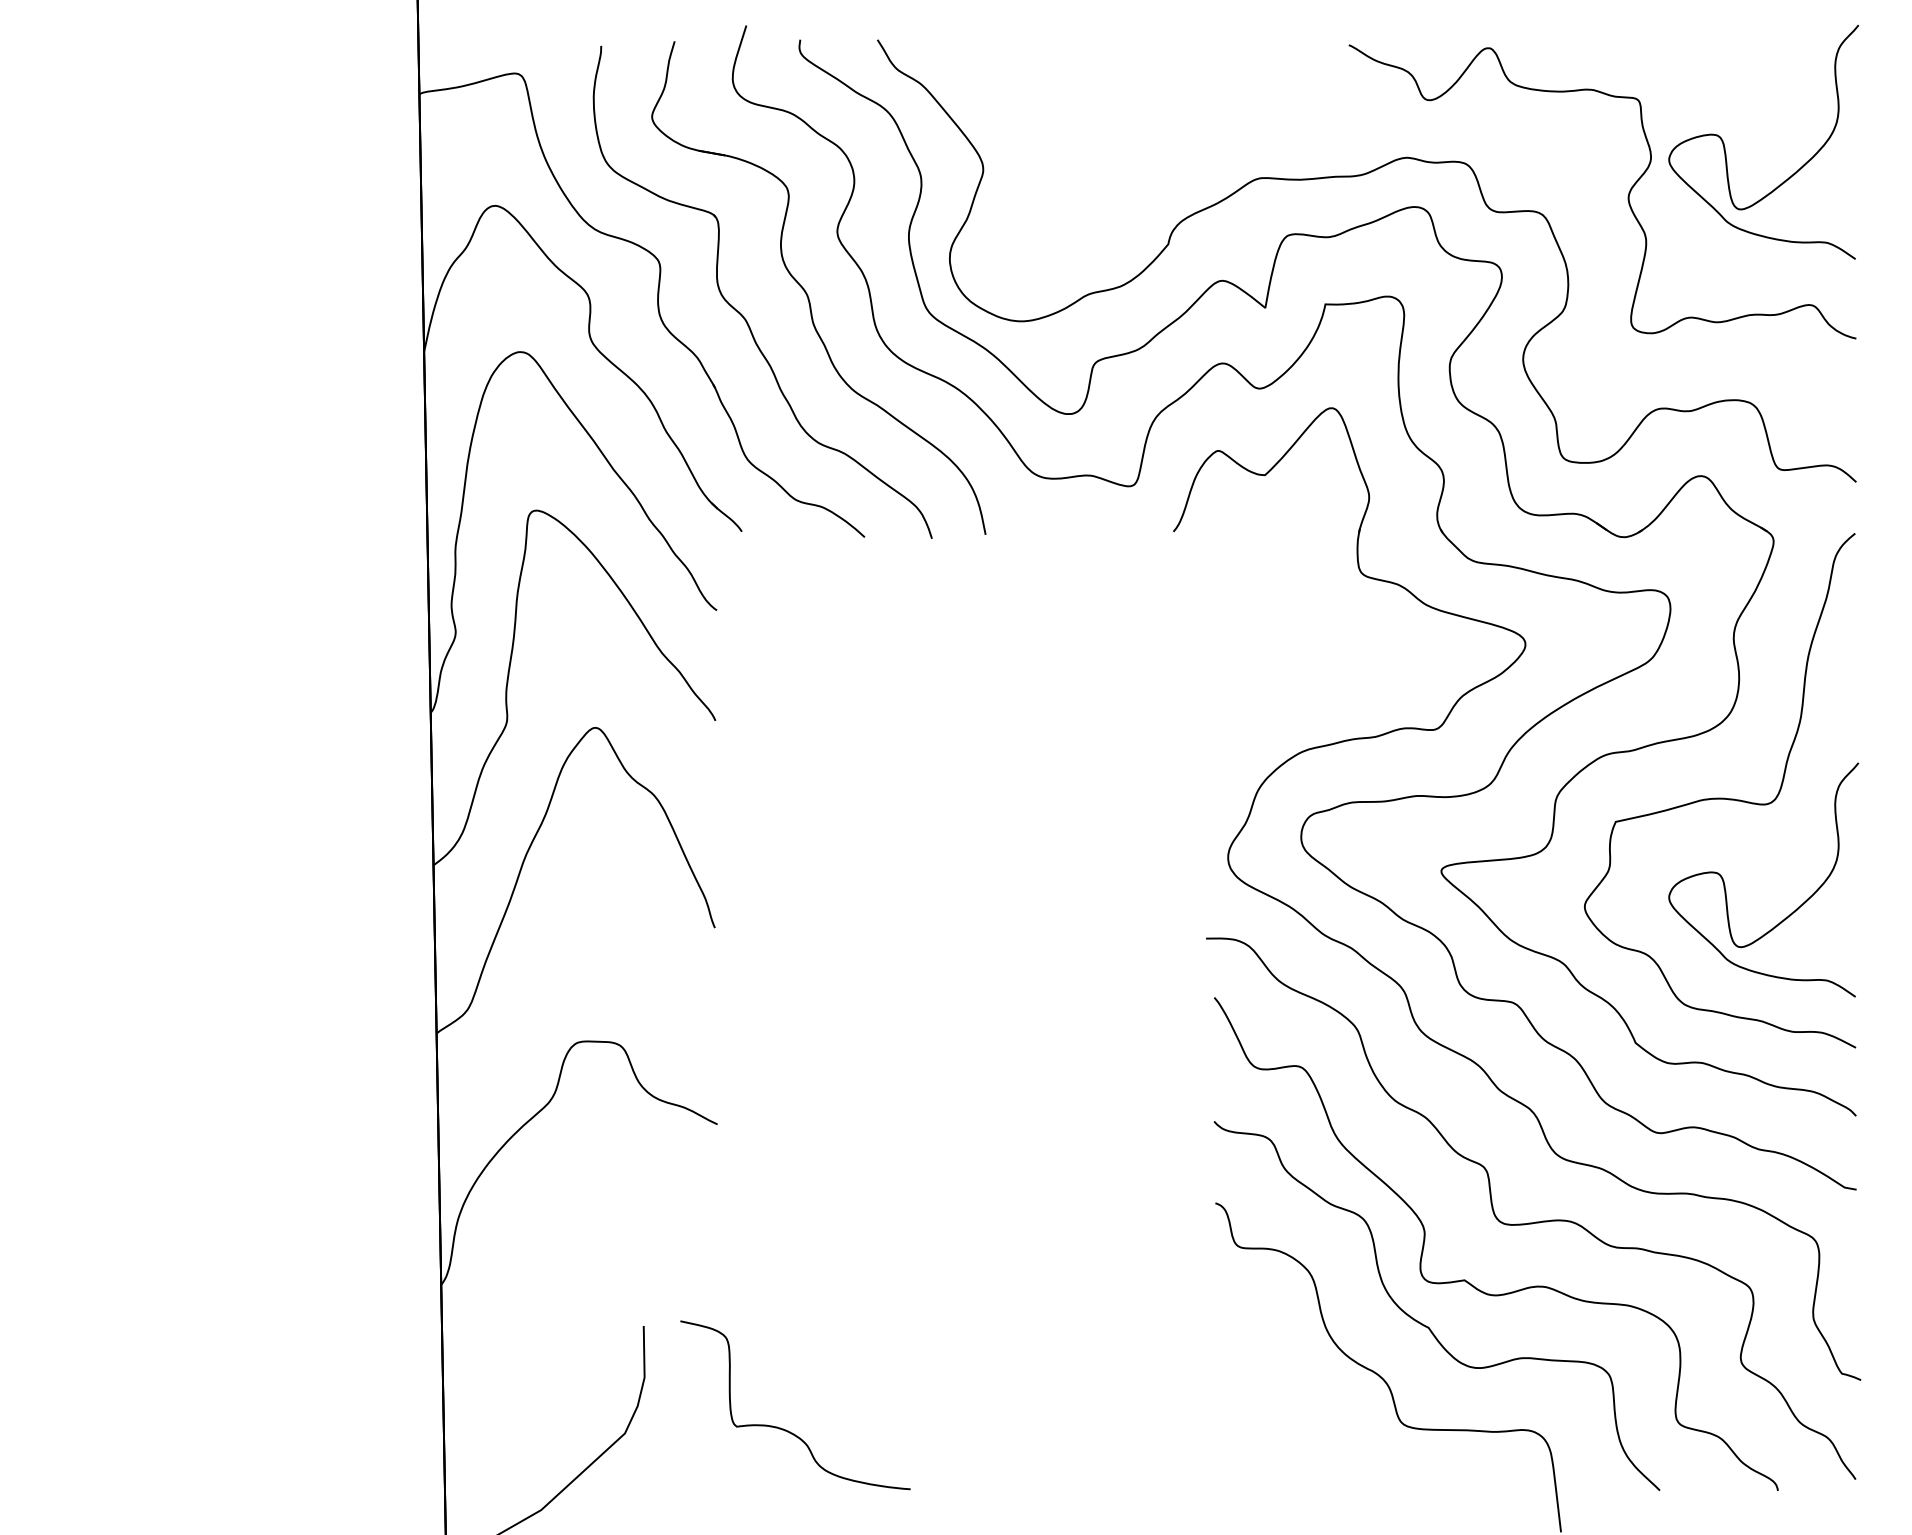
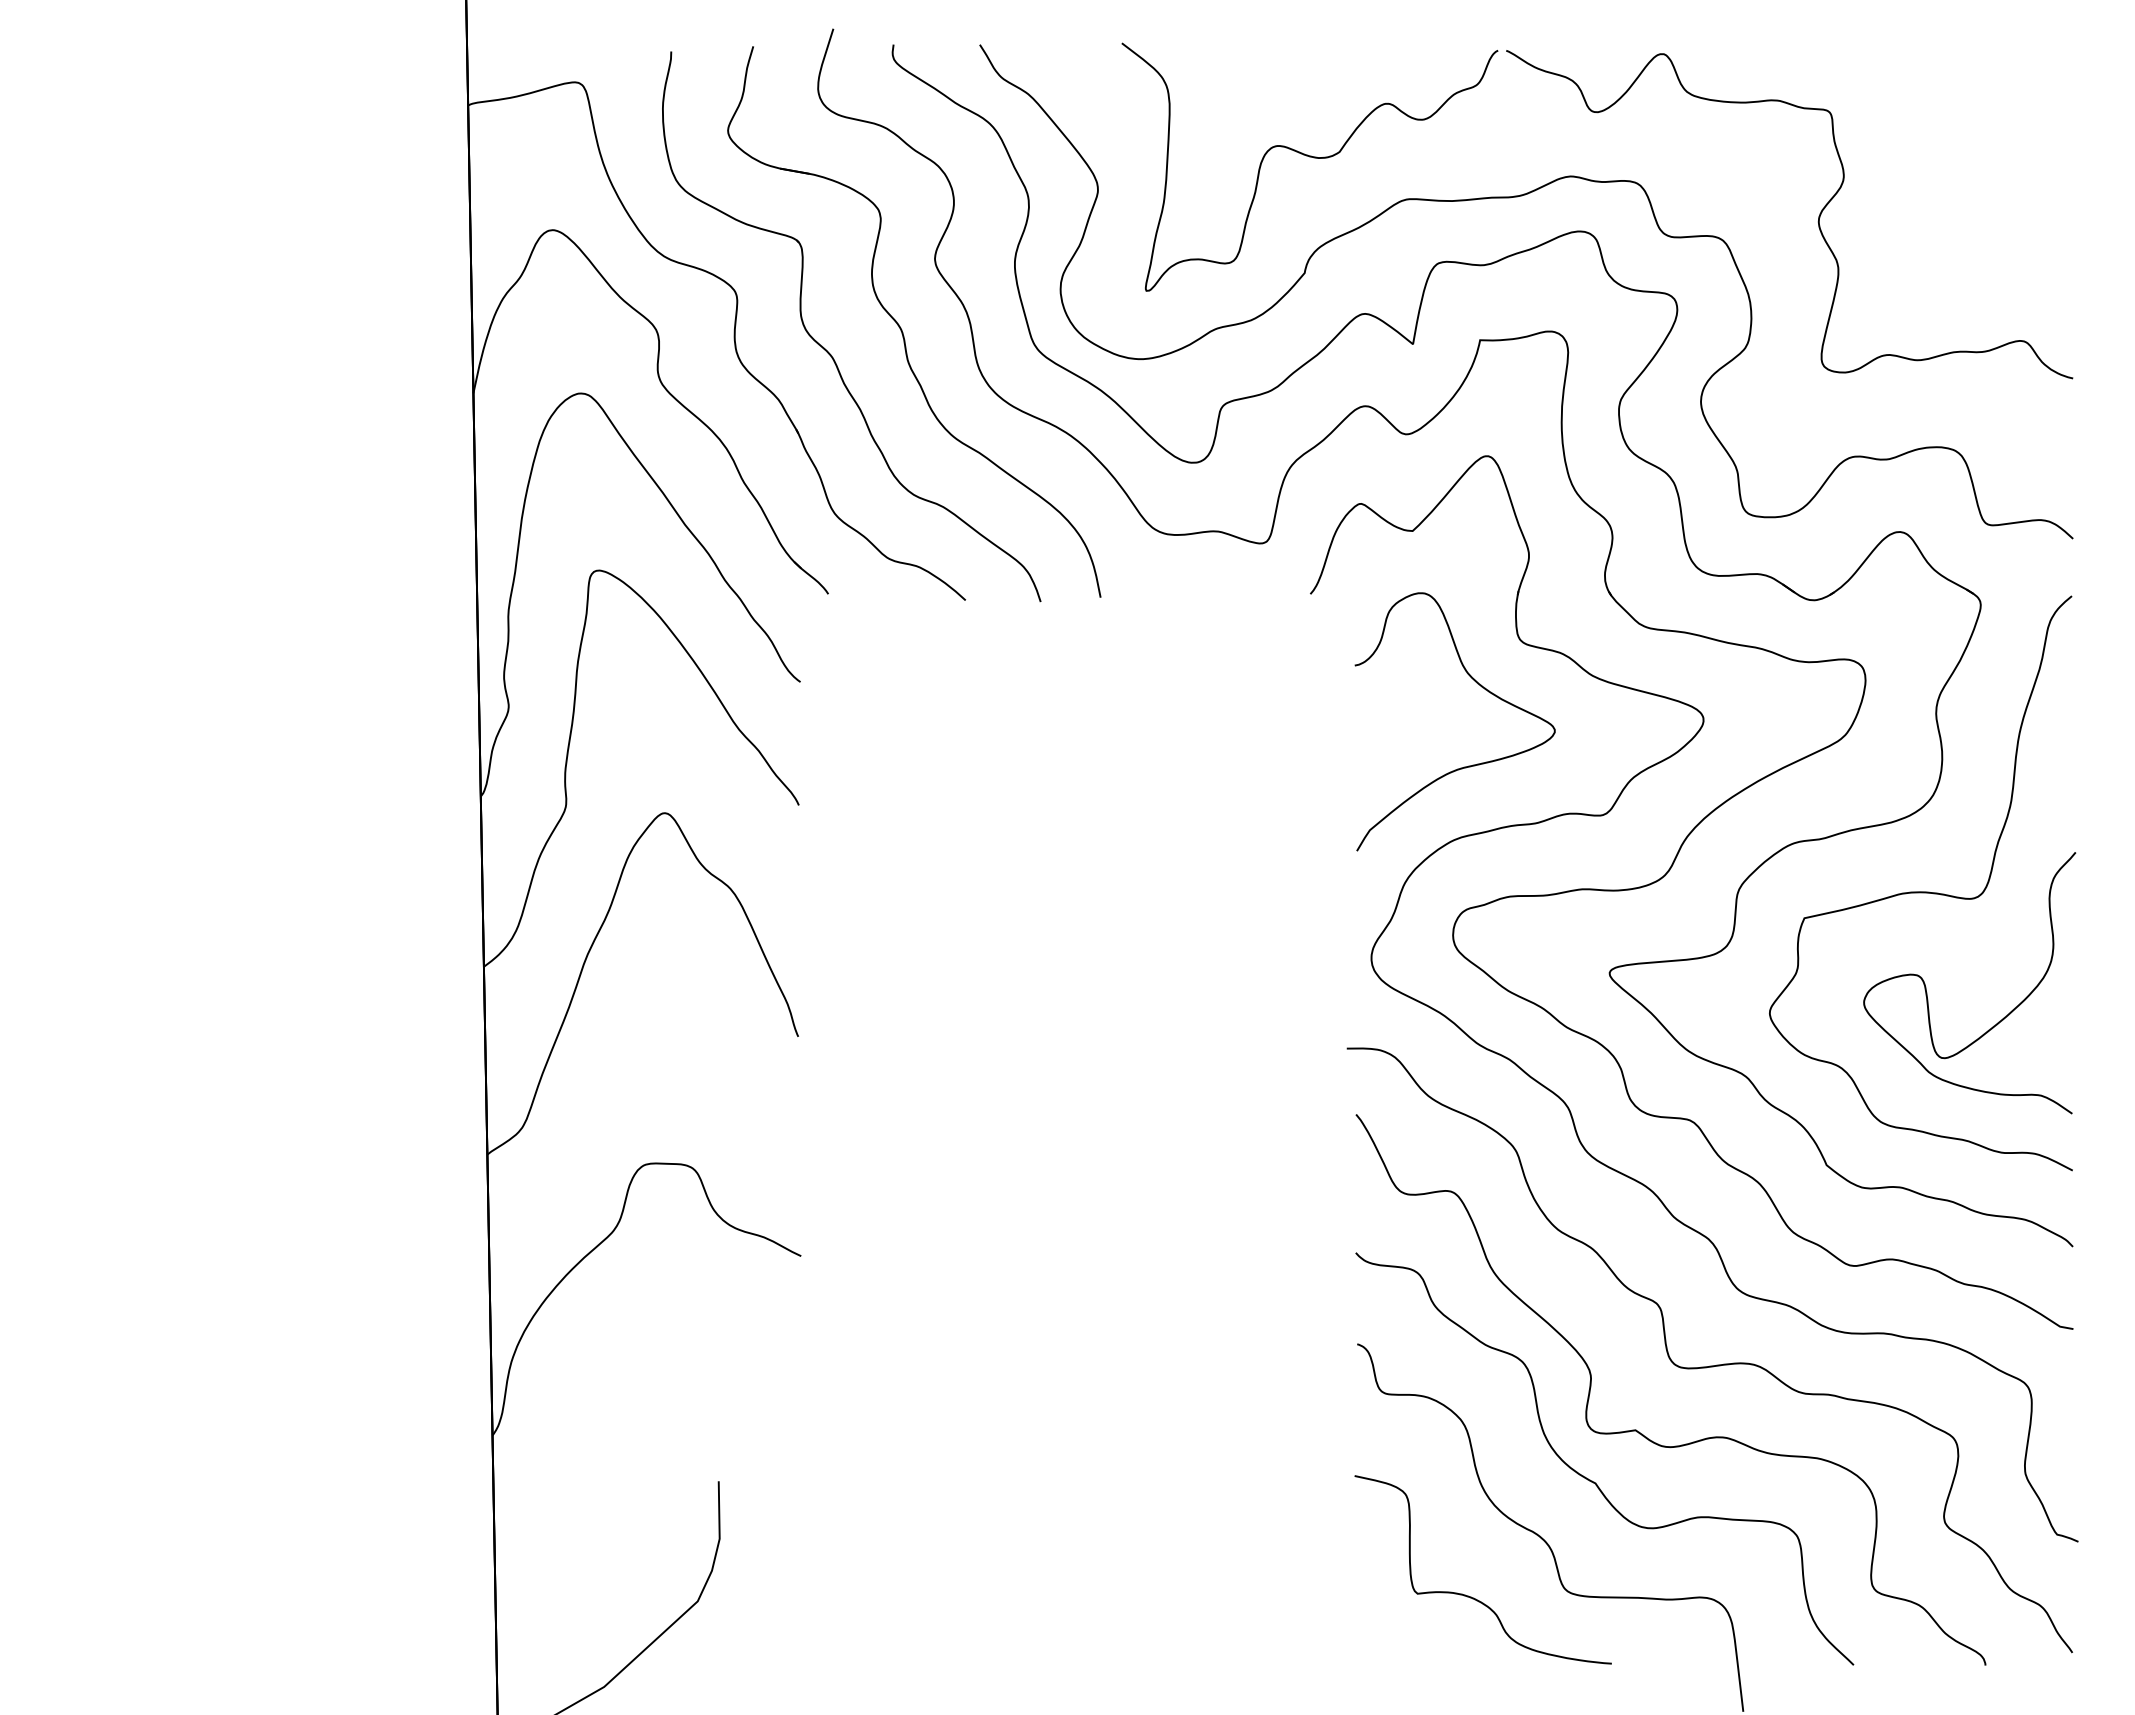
curve: (1176, 141) -> (1313, 158), added
curve: (1725, 150) -> (1927, 168), removed
curve: (1326, 615) -> (1481, 687), added
curve: (784, 1429) -> (1471, 1596), moved

